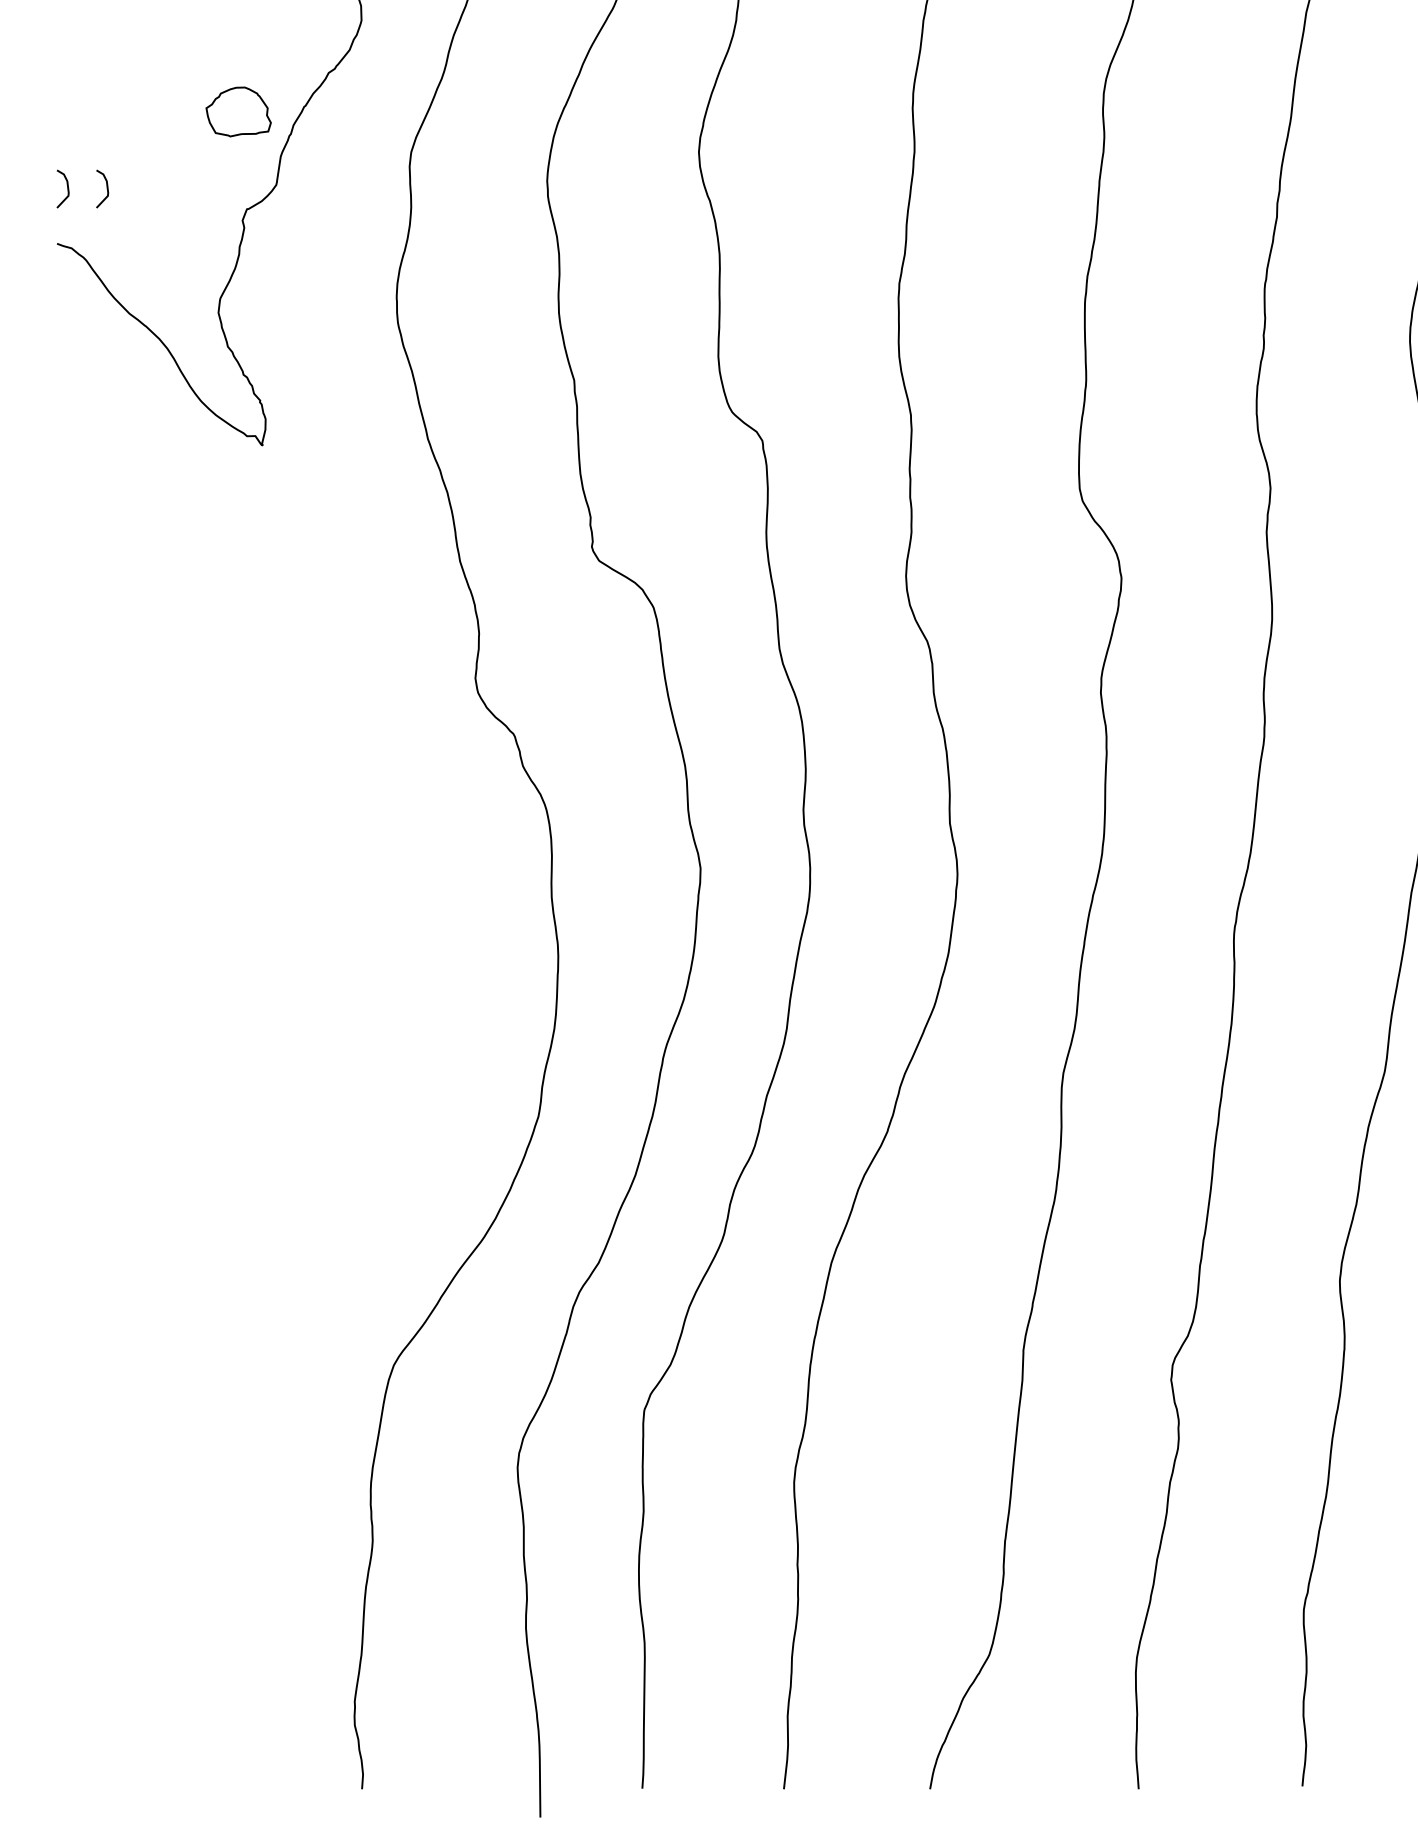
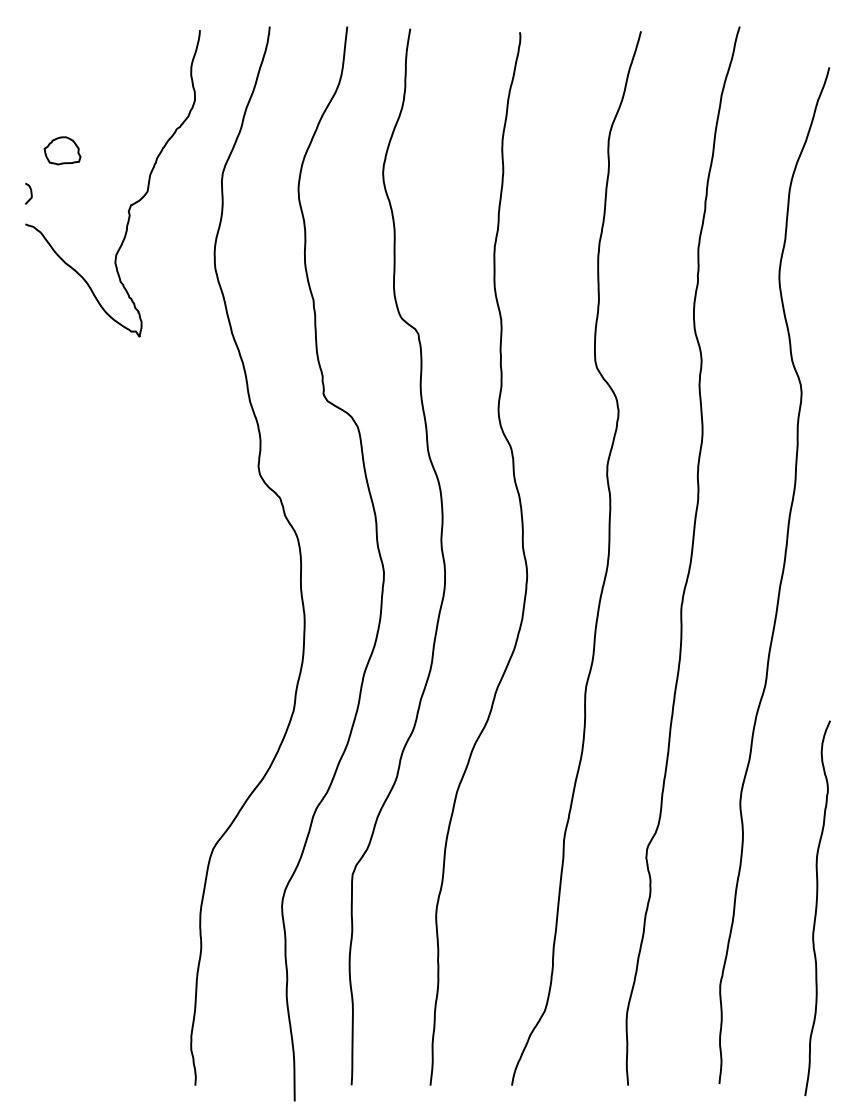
part: (238, 111) -> (62, 150), moved
curve: (105, 188) -> (52, 193), removed

